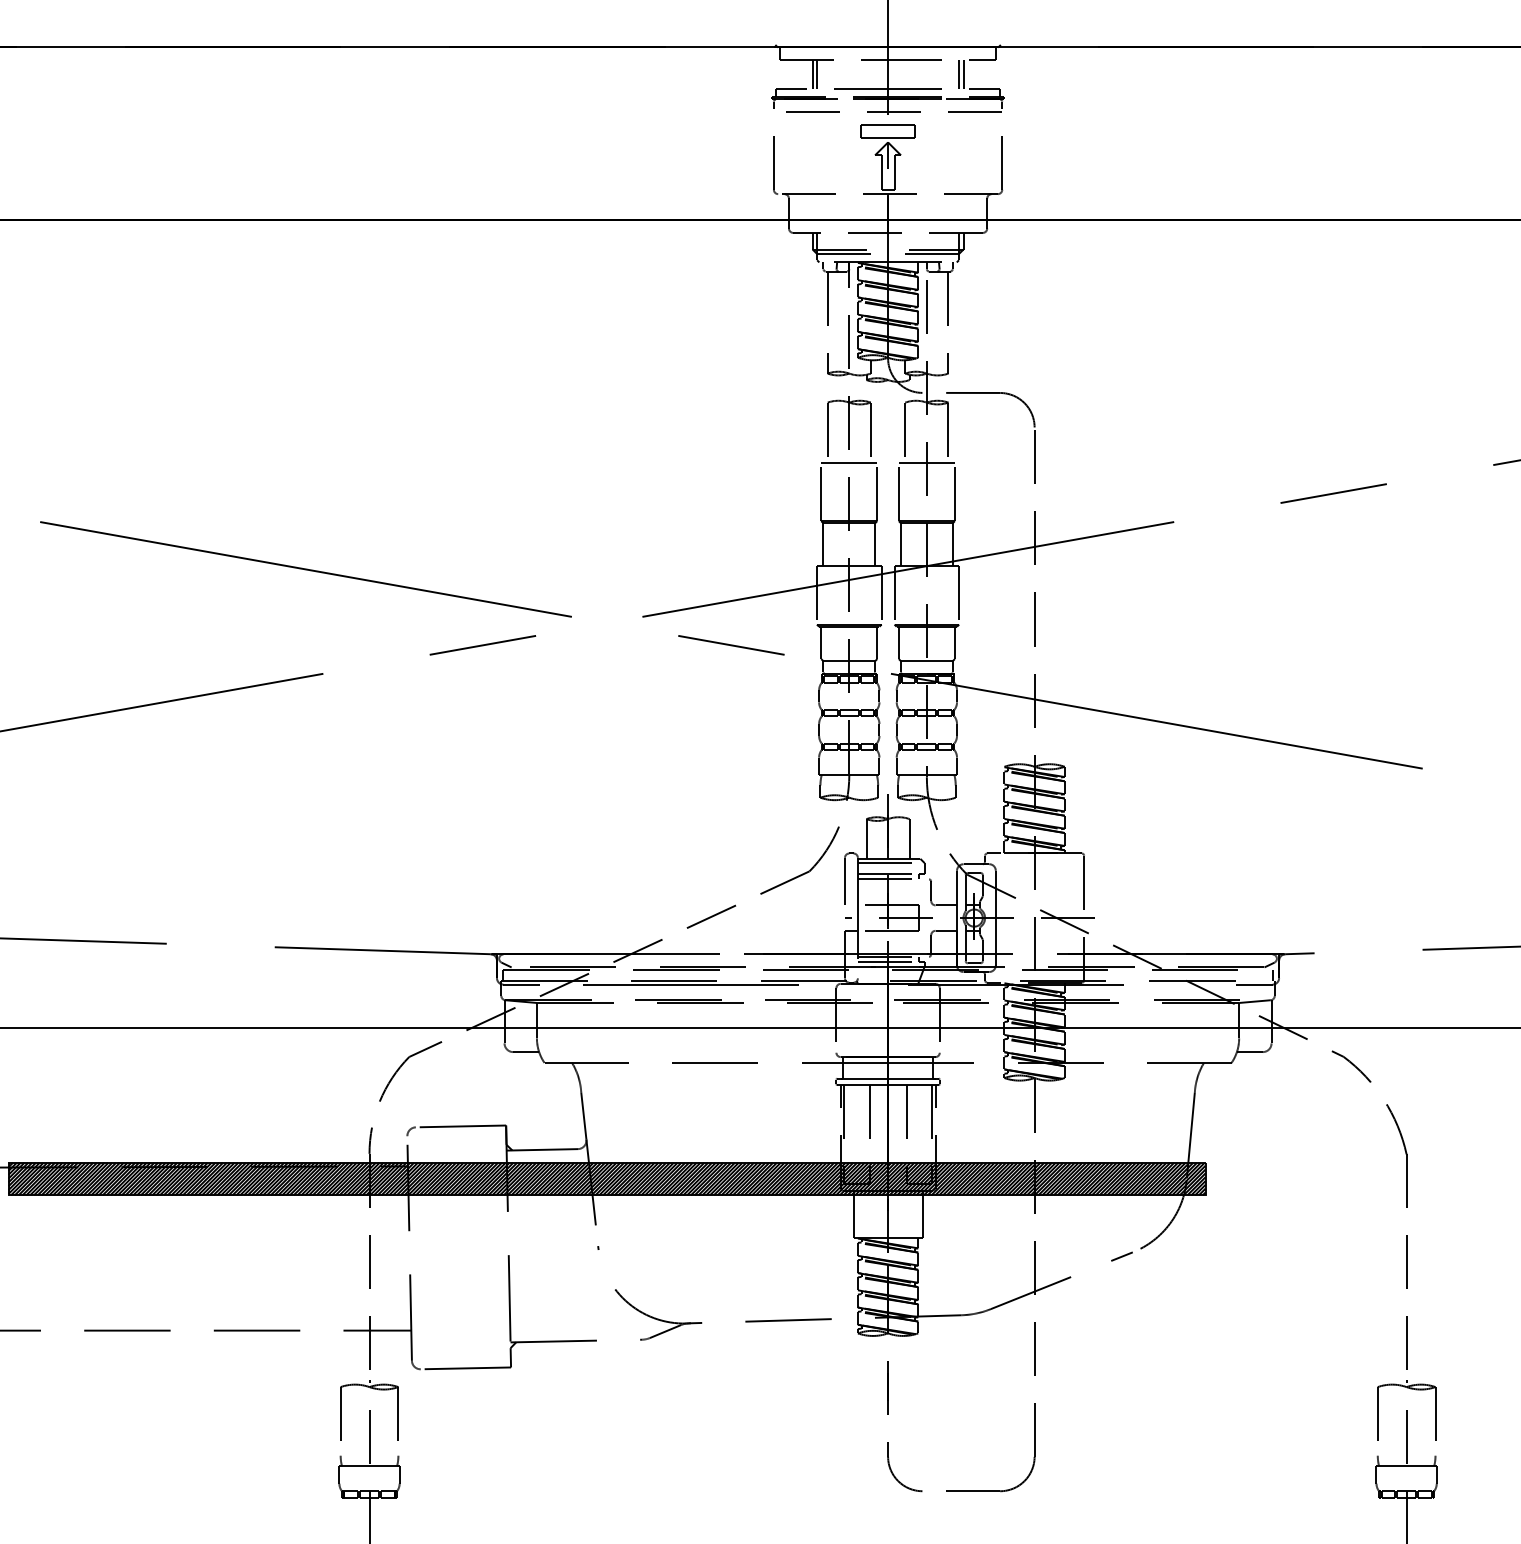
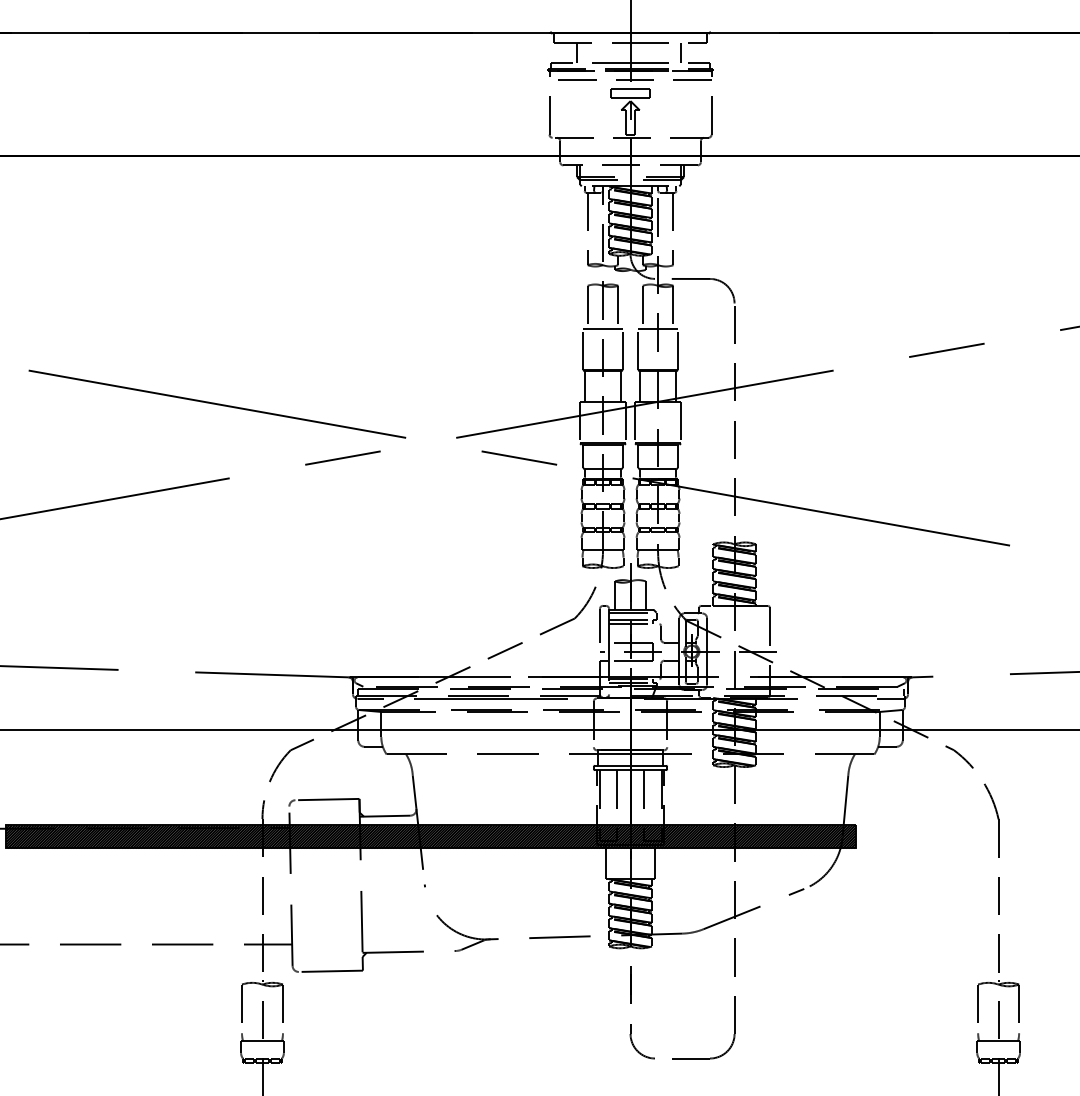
line: (817, 73) -> (580, 52), removed
line: (963, 73) -> (684, 52), removed

